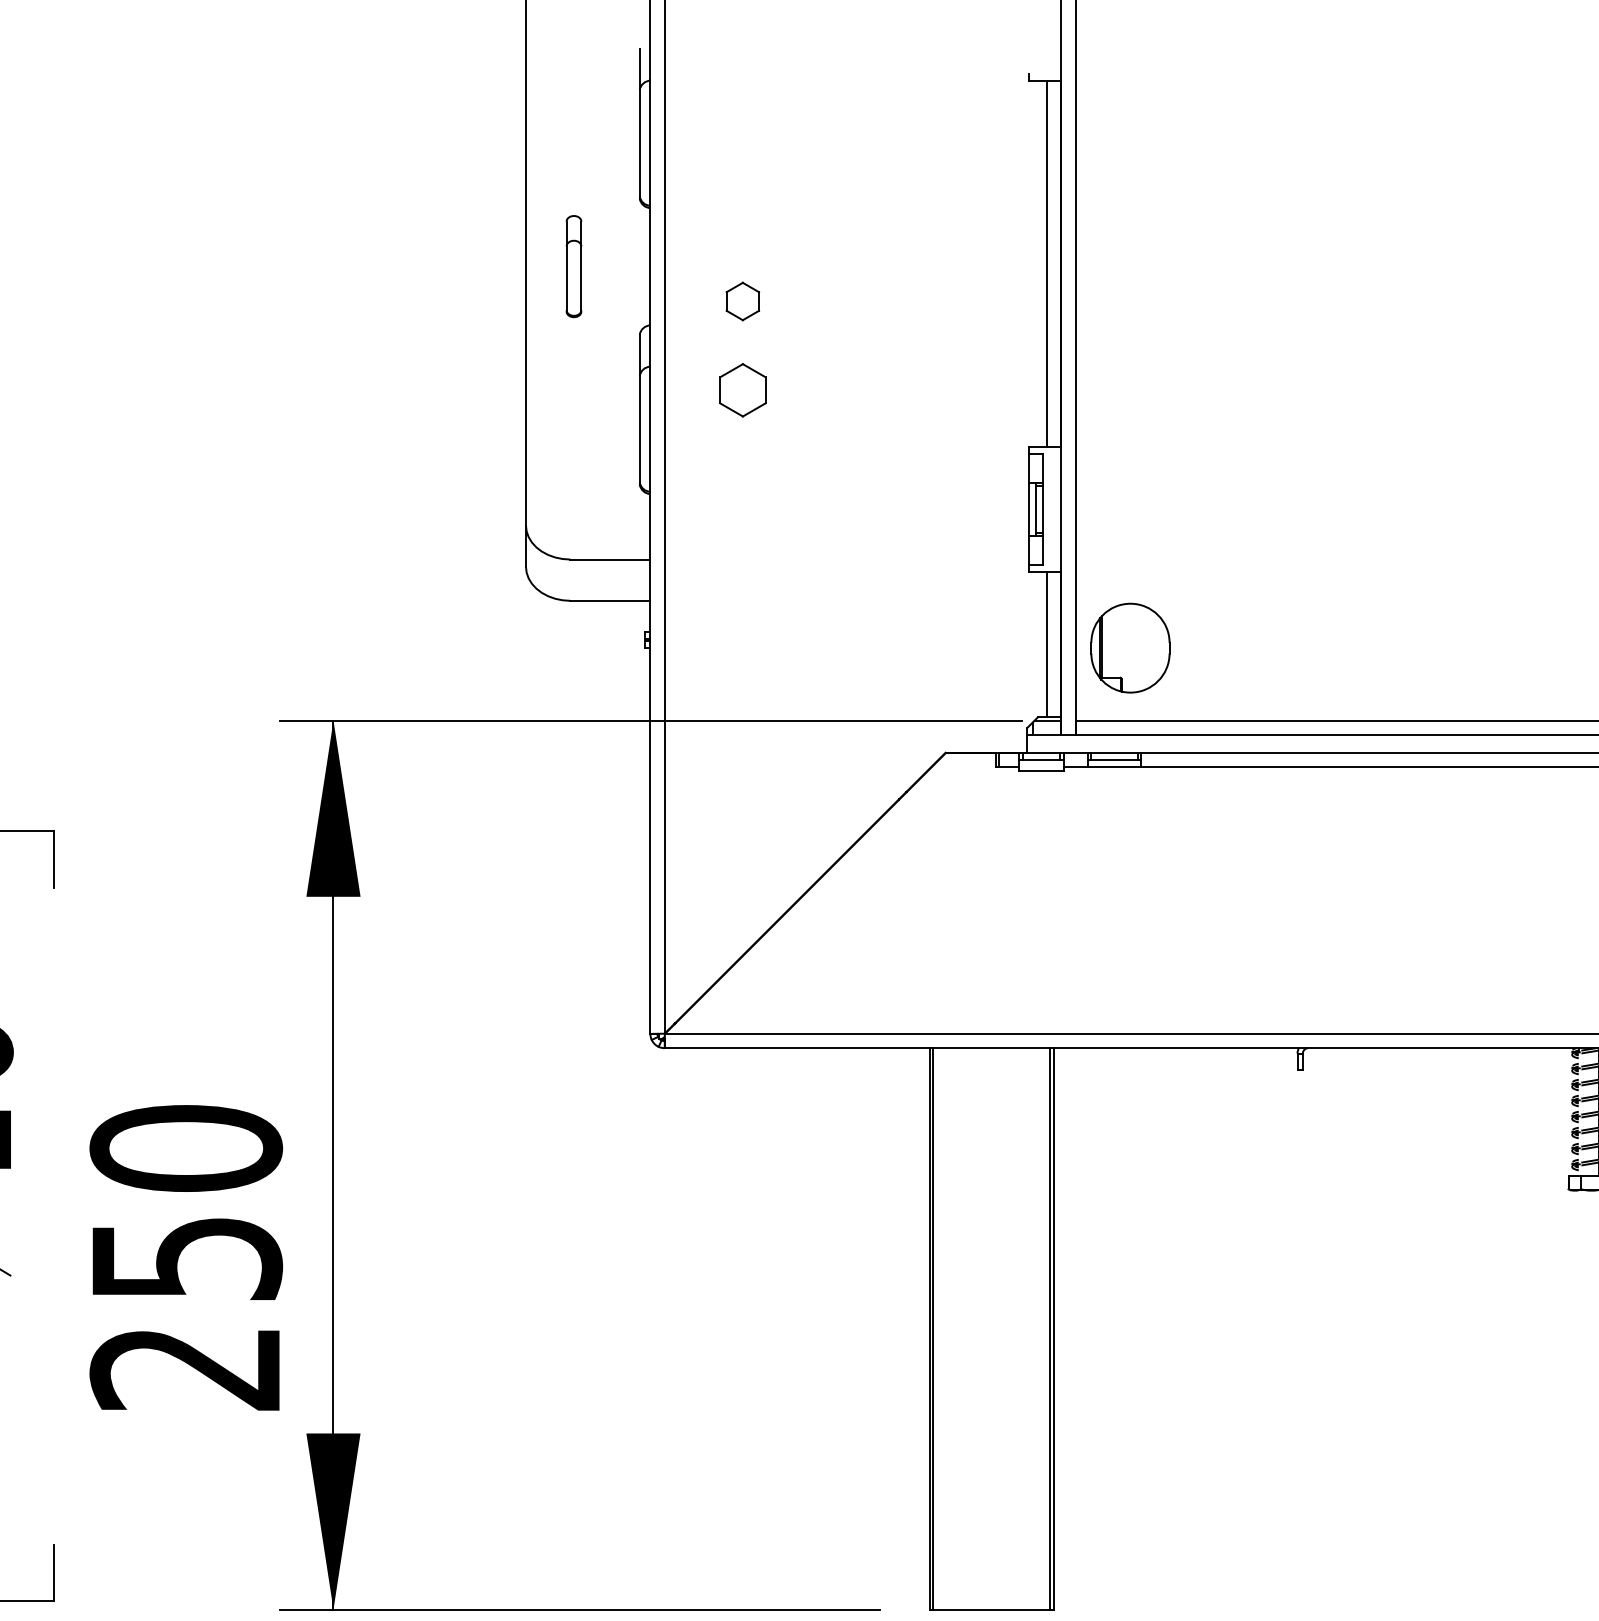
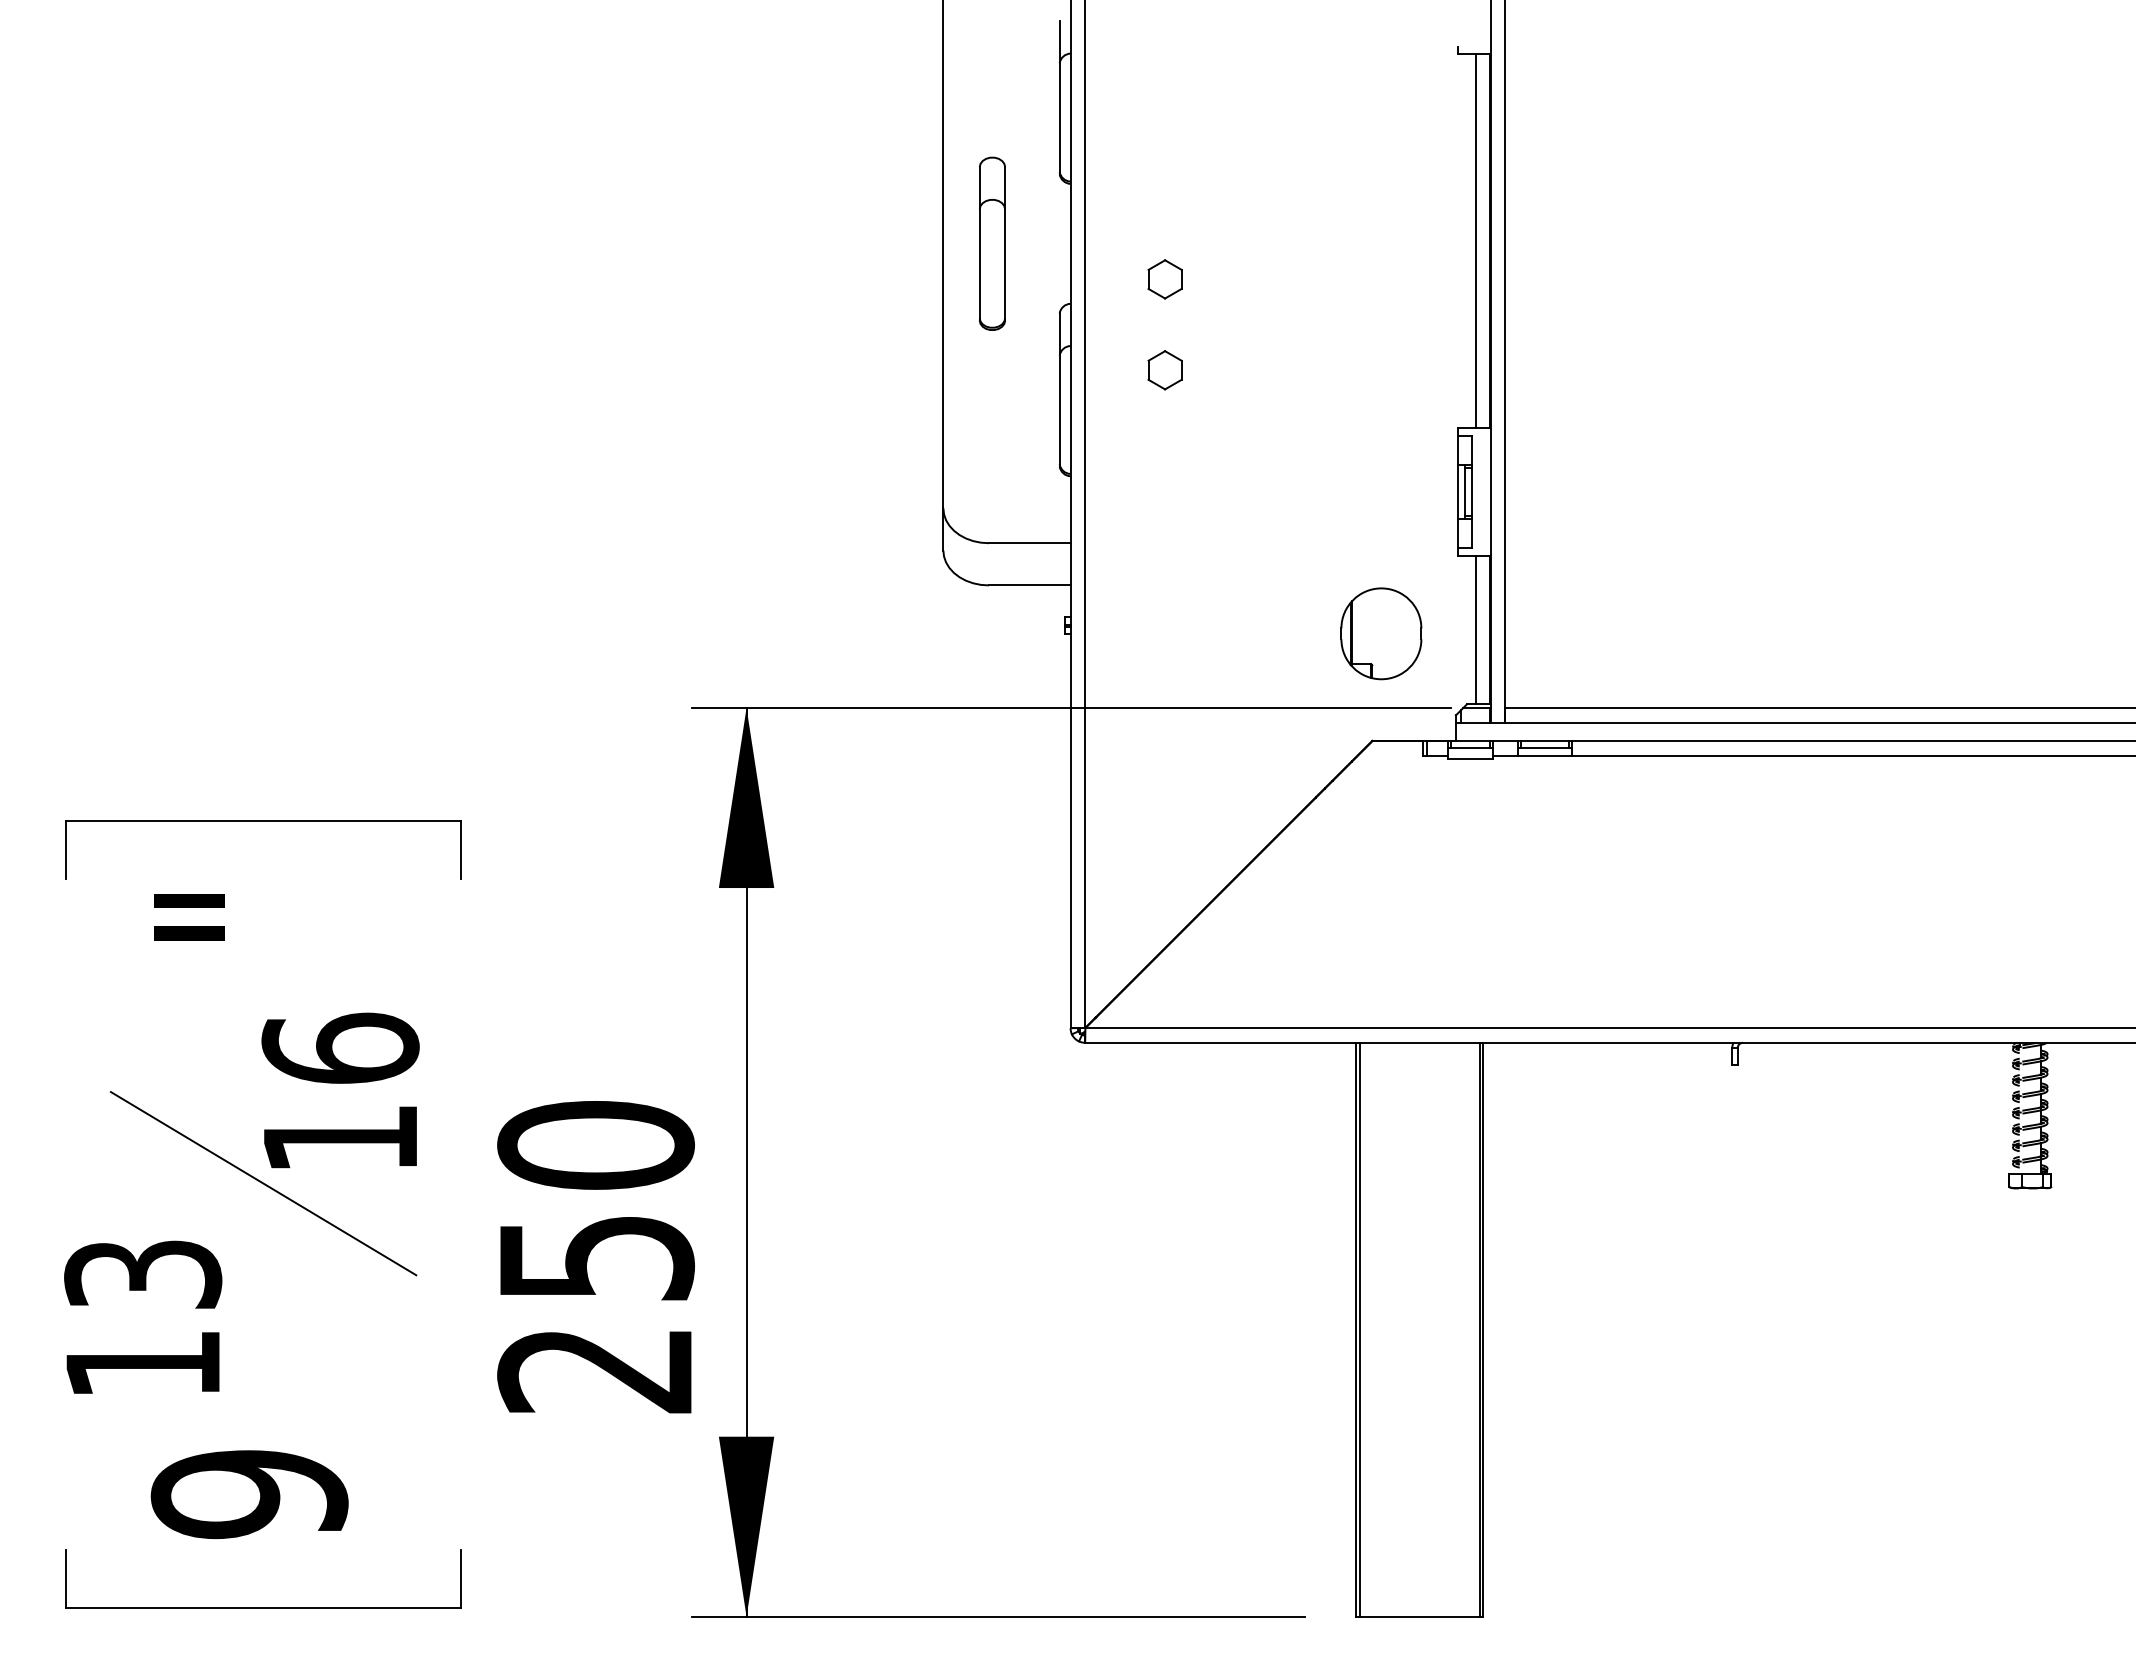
part: (574, 266) -> (992, 243), size x1.67
part: (742, 390) -> (1164, 370), size x0.71
part: (1130, 647) -> (1381, 633), moved

